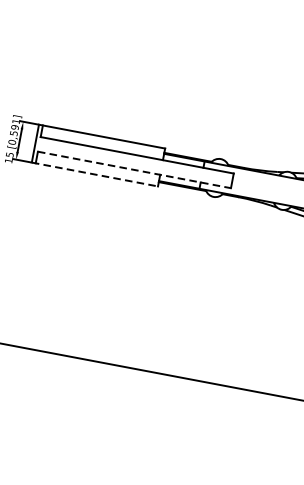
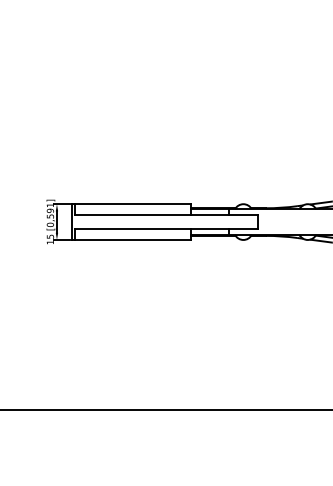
line: (135, 170) -> (167, 229), dashed -> solid
line: (95, 174) -> (131, 239), dashed -> solid

